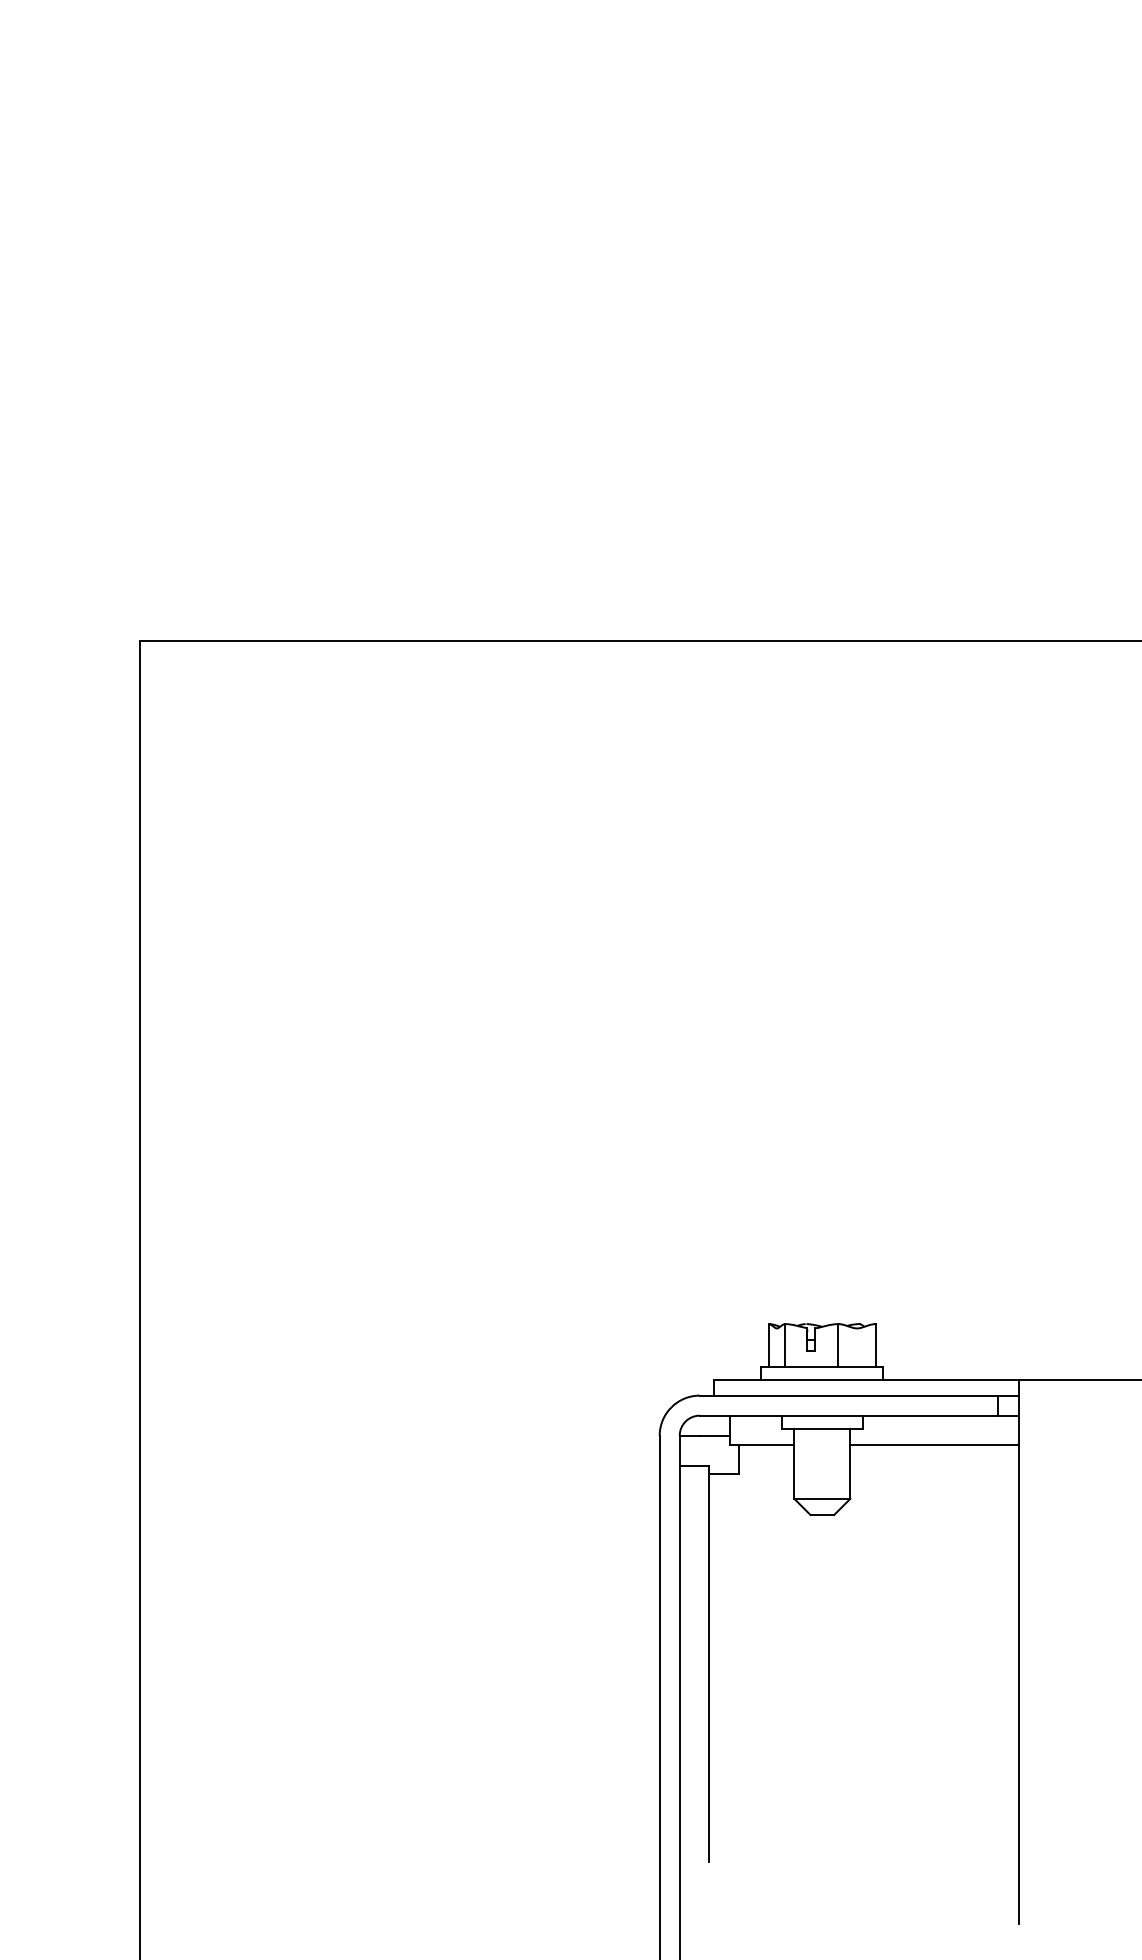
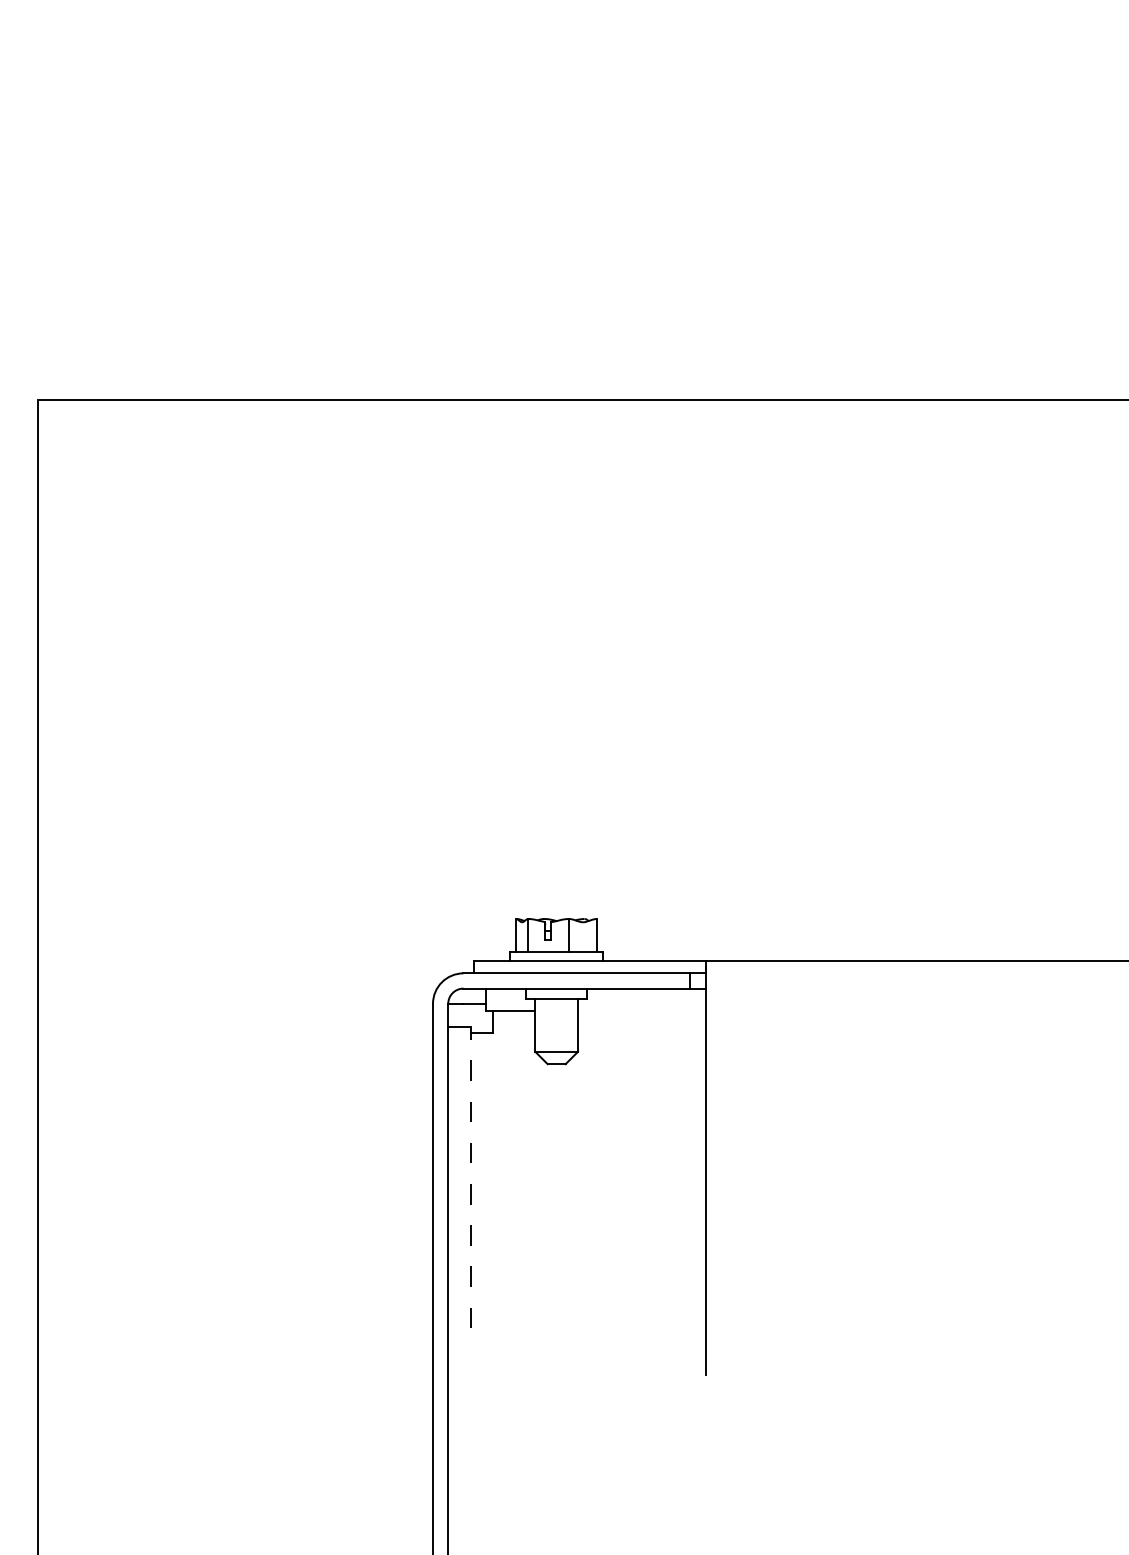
line: (933, 1445) -> (641, 1011), removed
line: (709, 1664) -> (470, 1177), solid -> dashed

